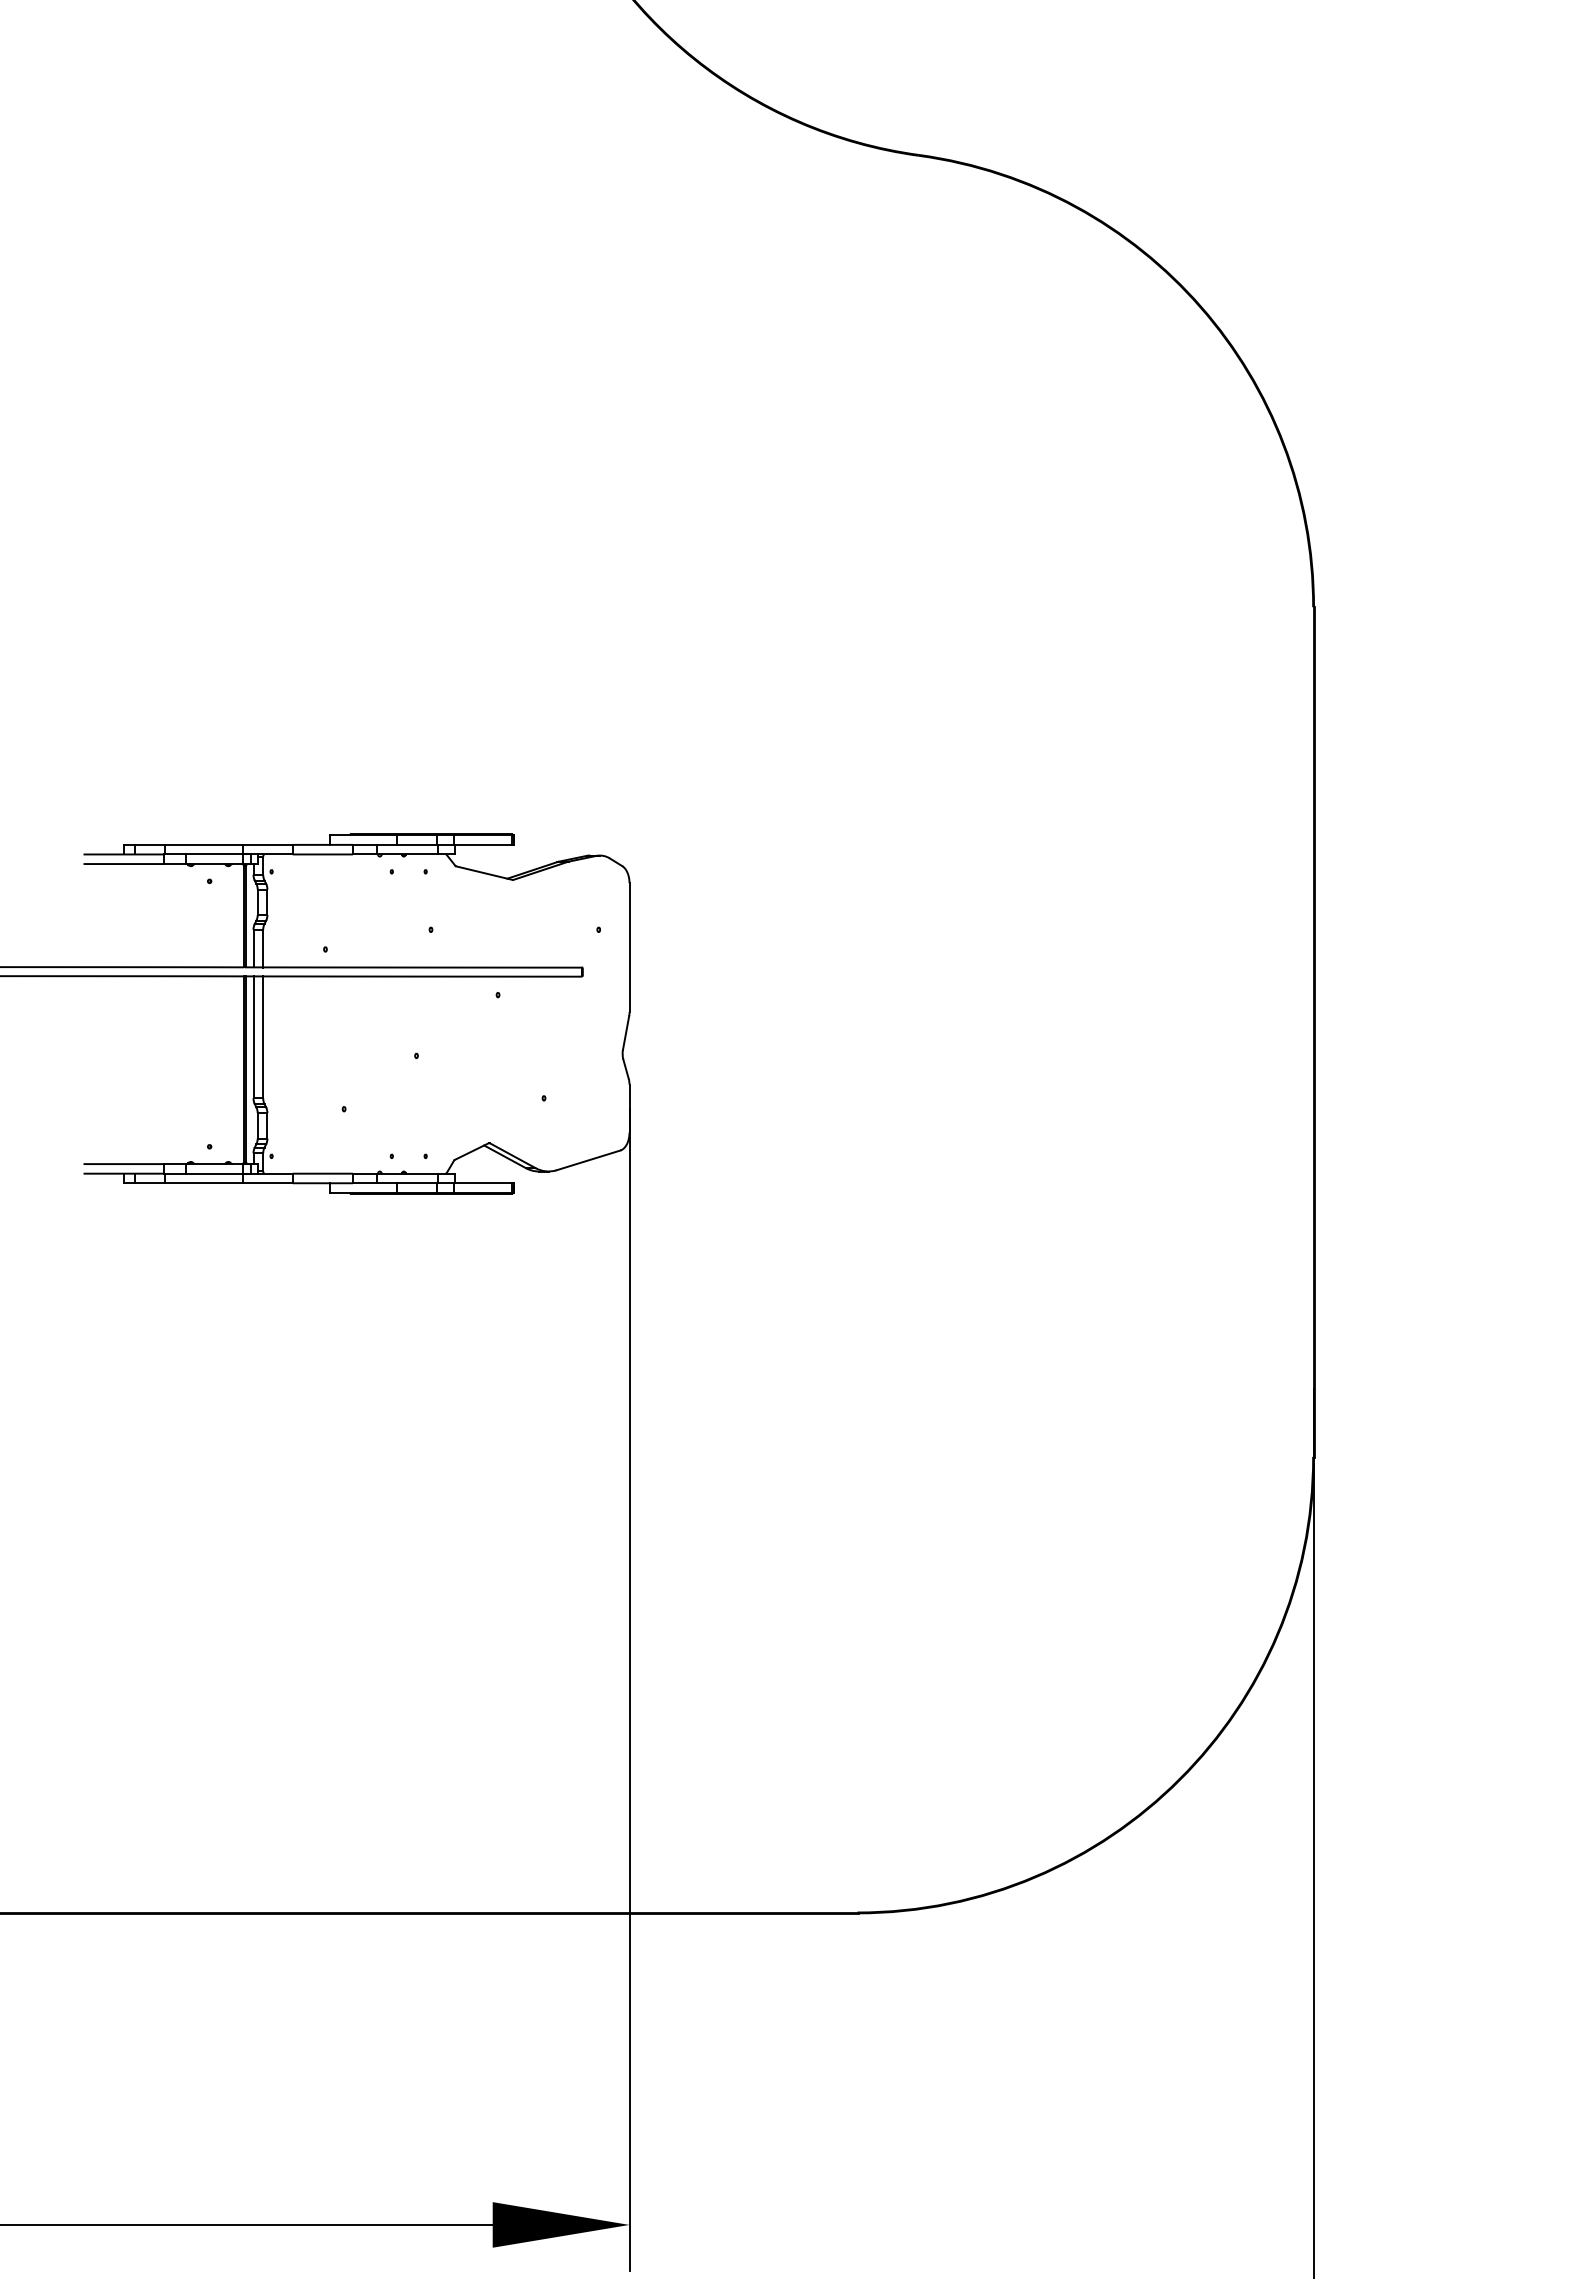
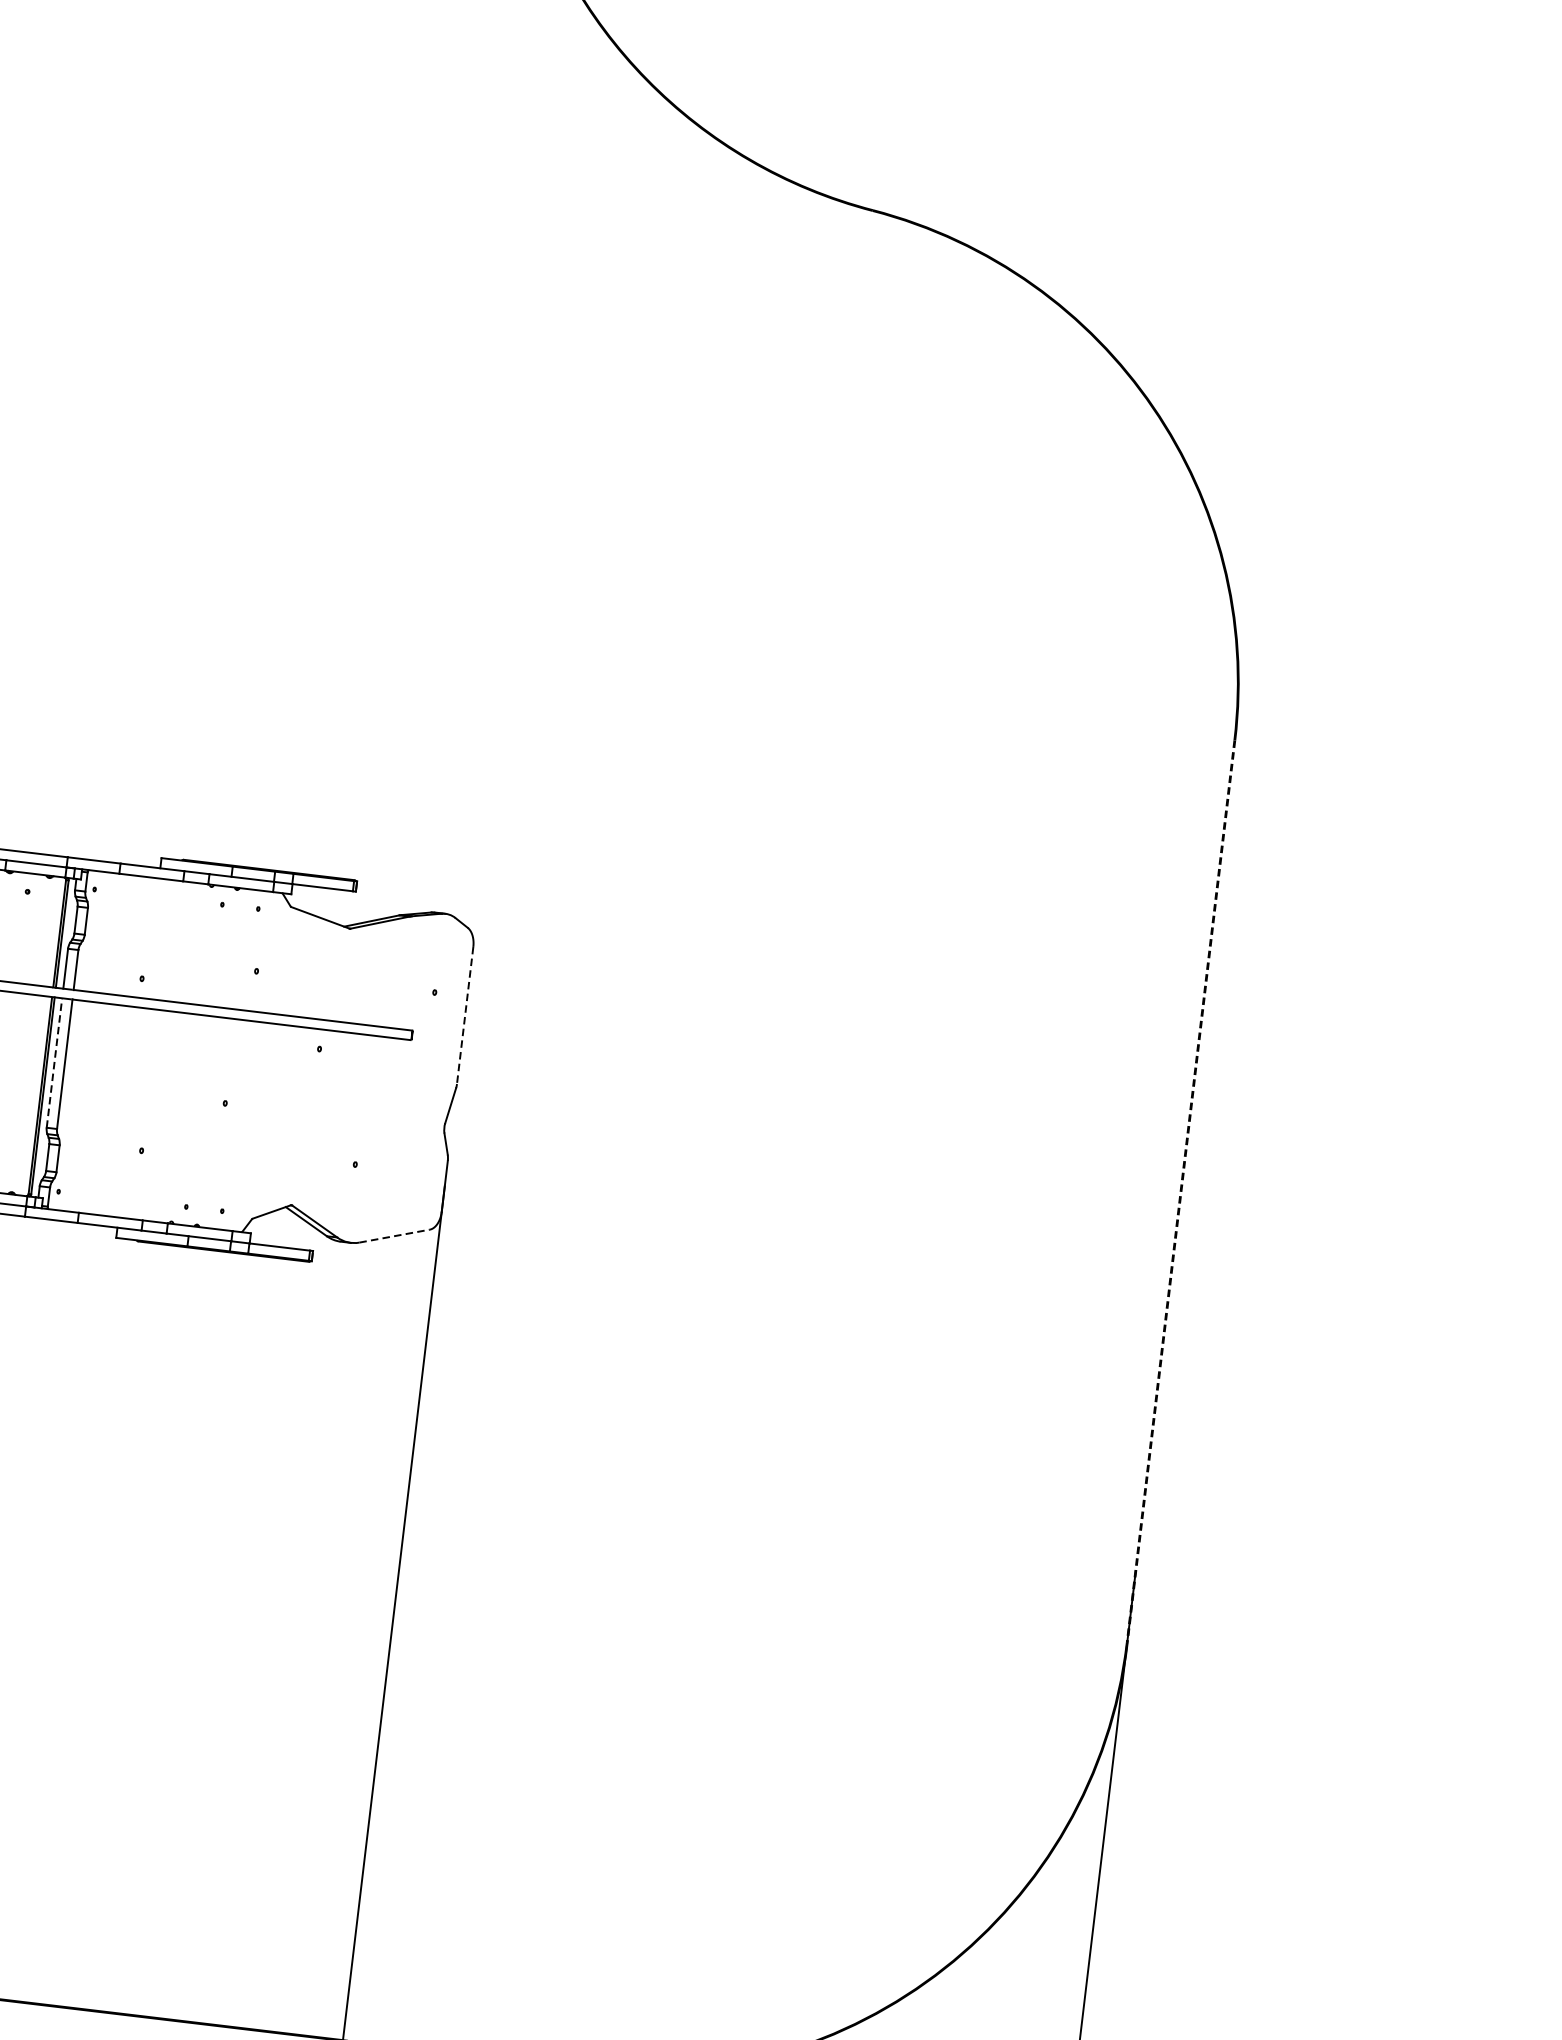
line: (629, 947) -> (465, 1015), solid -> dashed
line: (1313, 1032) -> (1180, 1192), solid -> dashed
line: (253, 1037) -> (54, 1063), solid -> dashed
line: (588, 1160) -> (394, 1236), solid -> dashed

